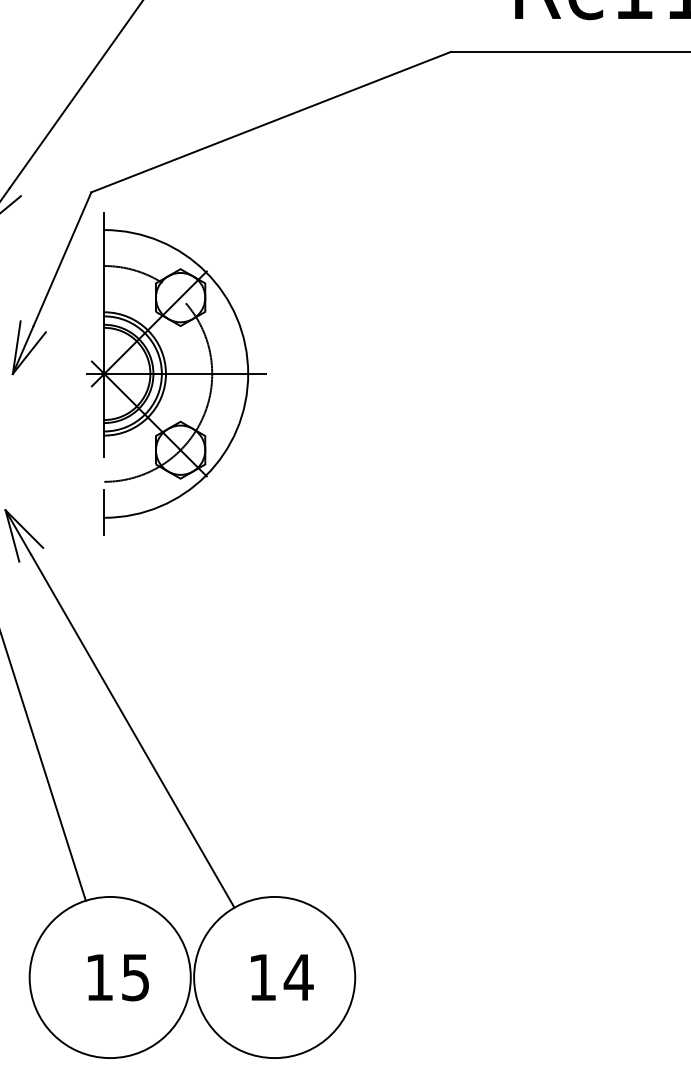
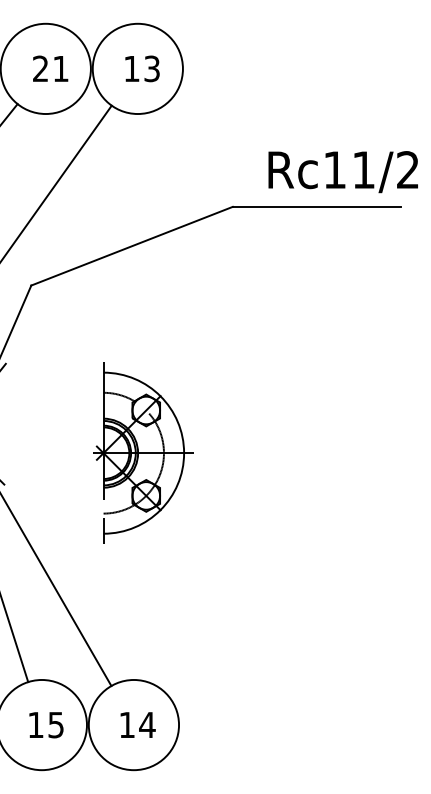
part: (175, 372) -> (143, 452), moved

